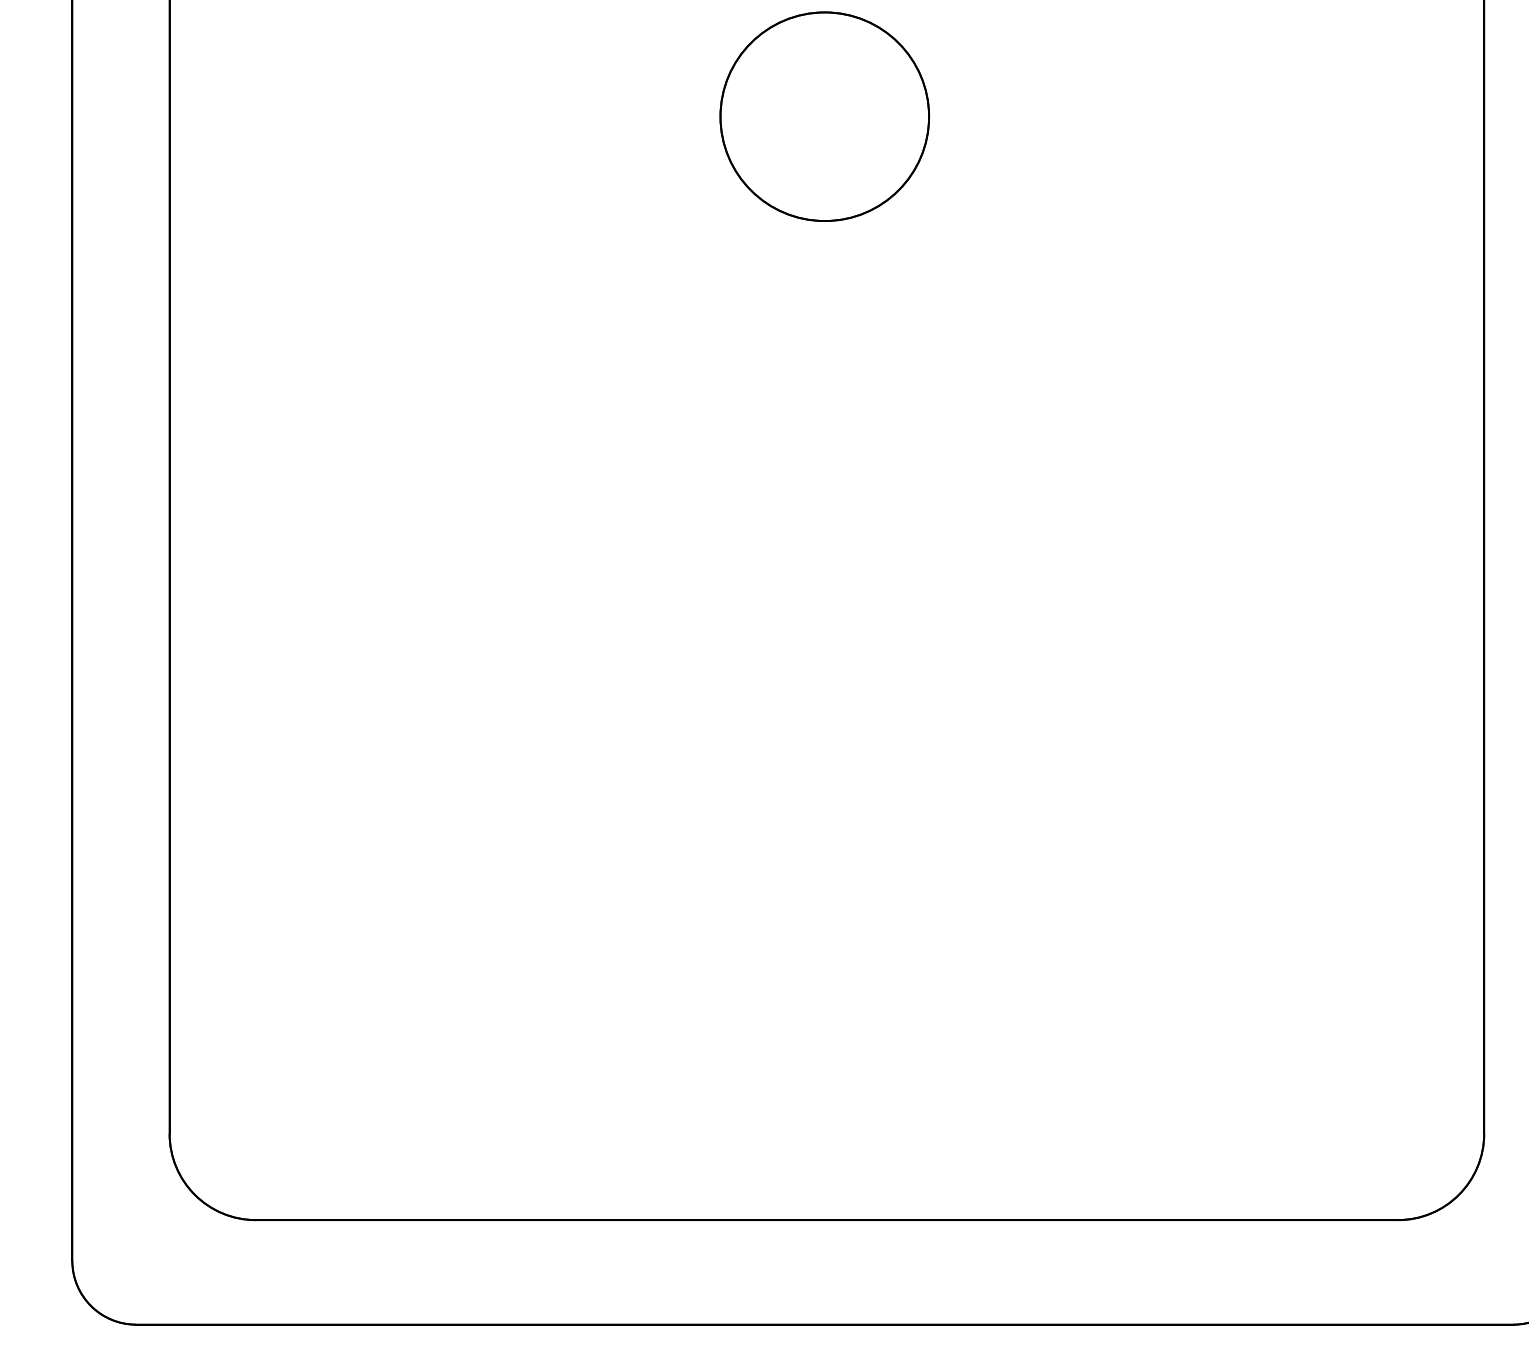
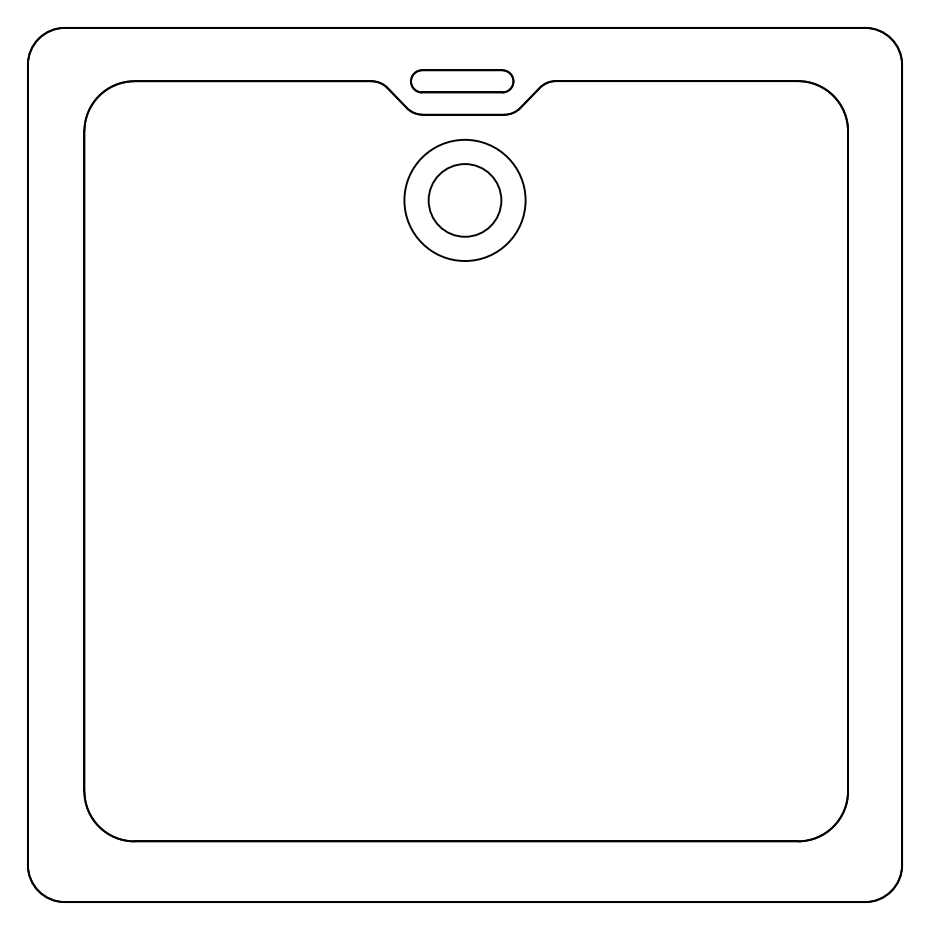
circle: (823, 116) -> (464, 200), size x0.6

